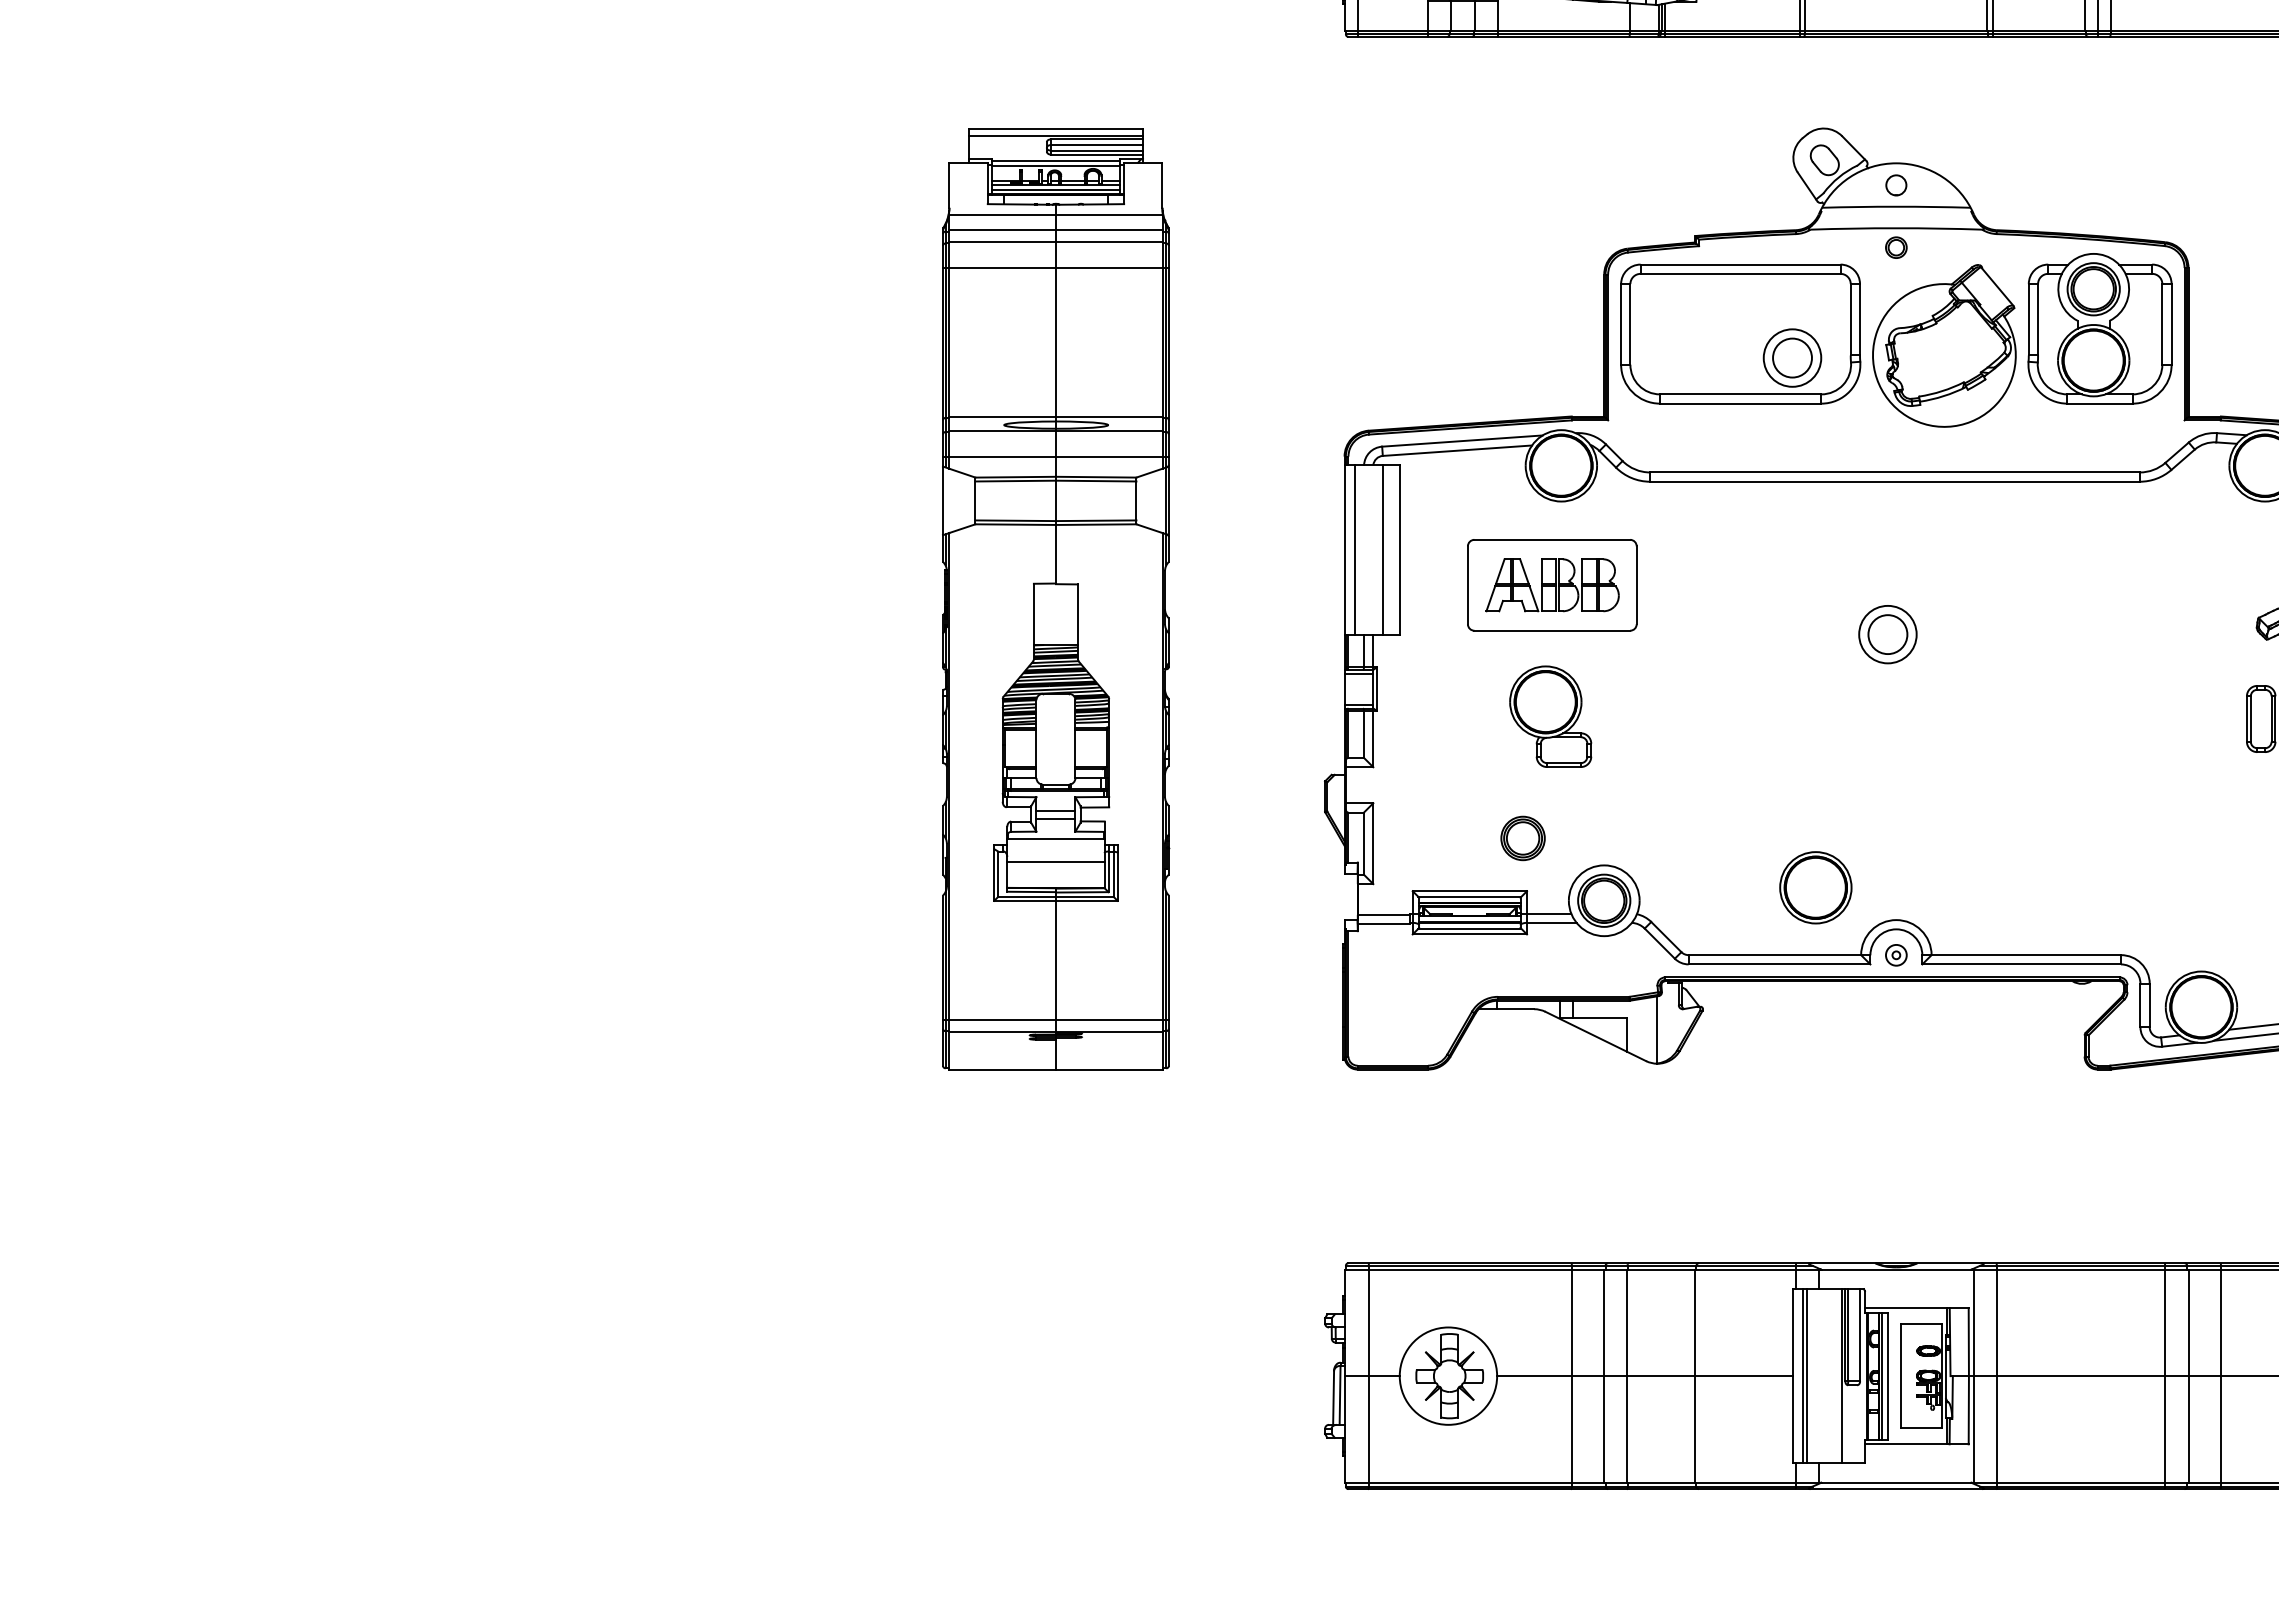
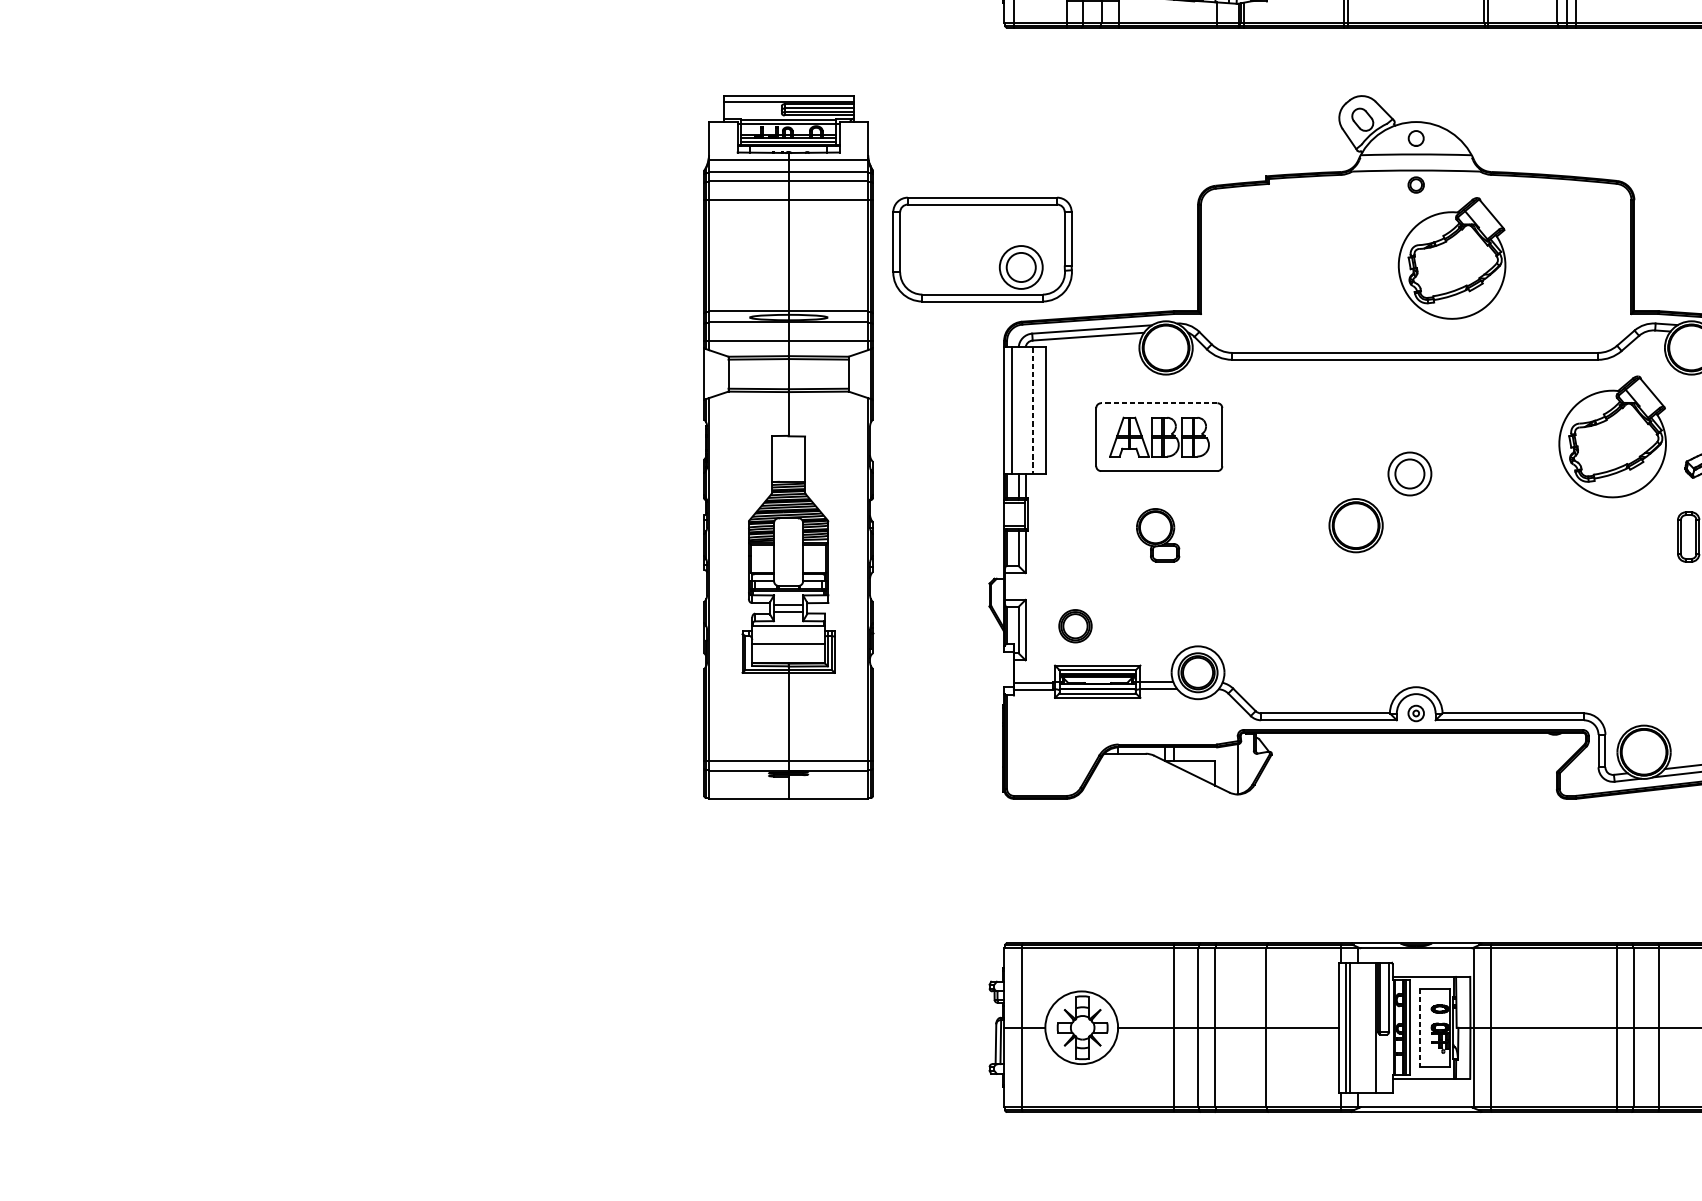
part: (2099, 328) -> (1567, 245), removed
part: (1740, 333) -> (982, 249), moved
line: (1552, 539) -> (1159, 402), solid -> dashed
line: (1382, 549) -> (1032, 410), solid -> dashed
part: (2159, 584) -> (1612, 436), added
part: (1550, 716) -> (1157, 535), size x0.7
part: (1522, 838) -> (1075, 626), moved
part: (1815, 887) -> (1355, 525), moved
line: (1901, 1376) -> (1420, 1028), solid -> dashed

